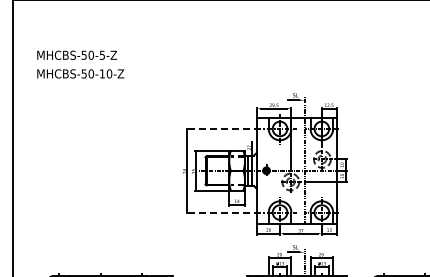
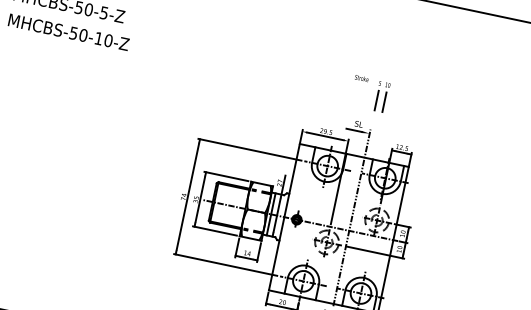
part: (298, 72) -> (369, 93), added
line: (223, 128) -> (249, 149), dashed -> solid
line: (223, 212) -> (225, 264), dashed -> solid

